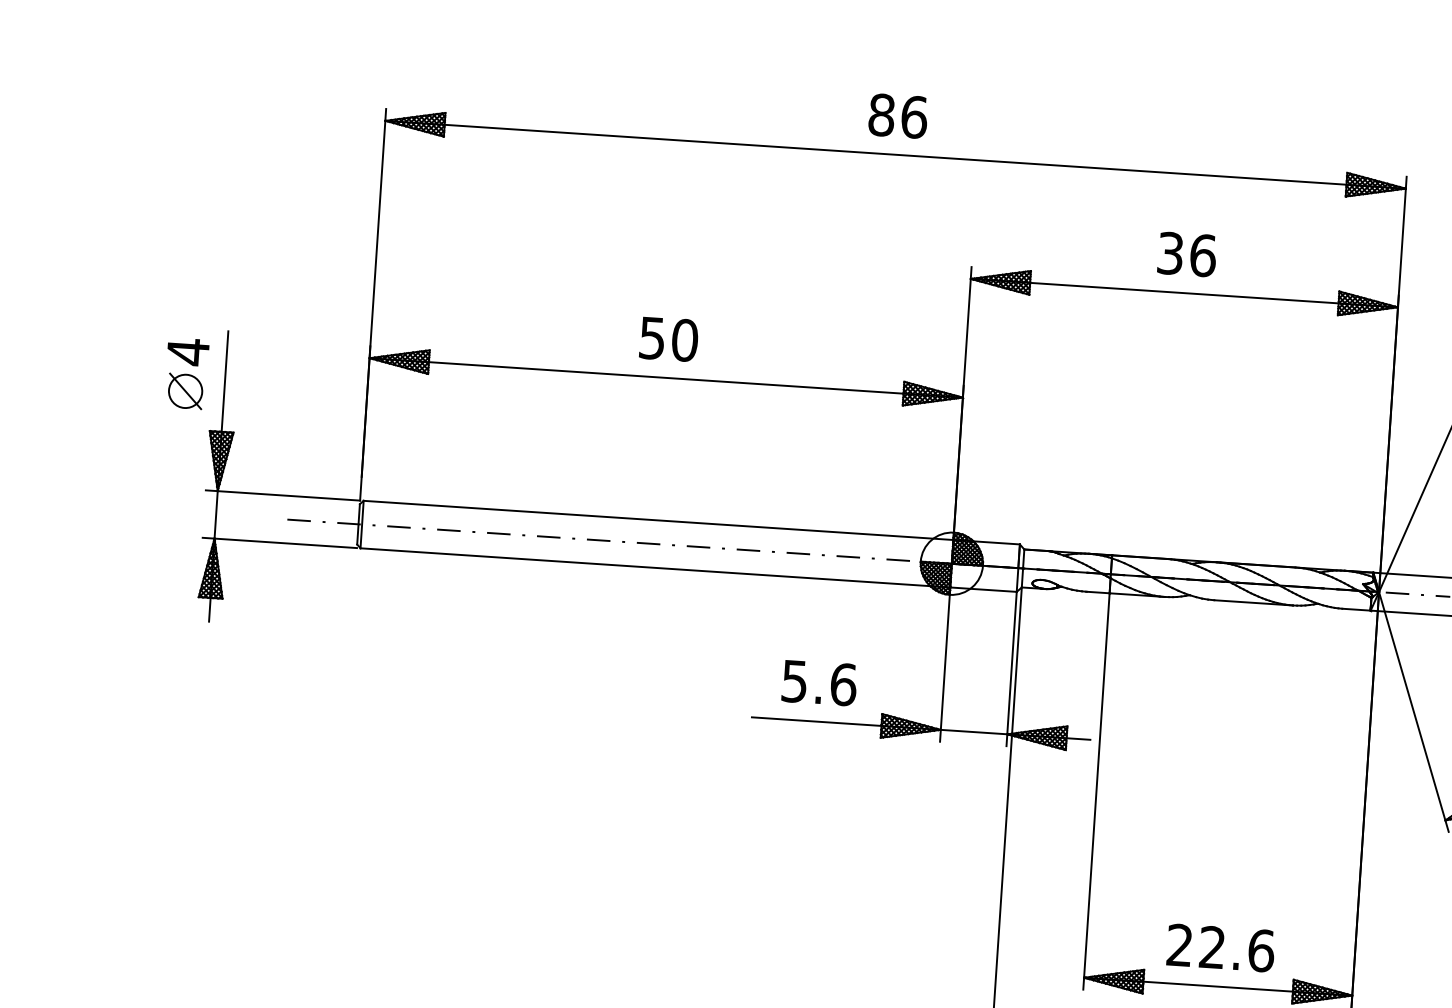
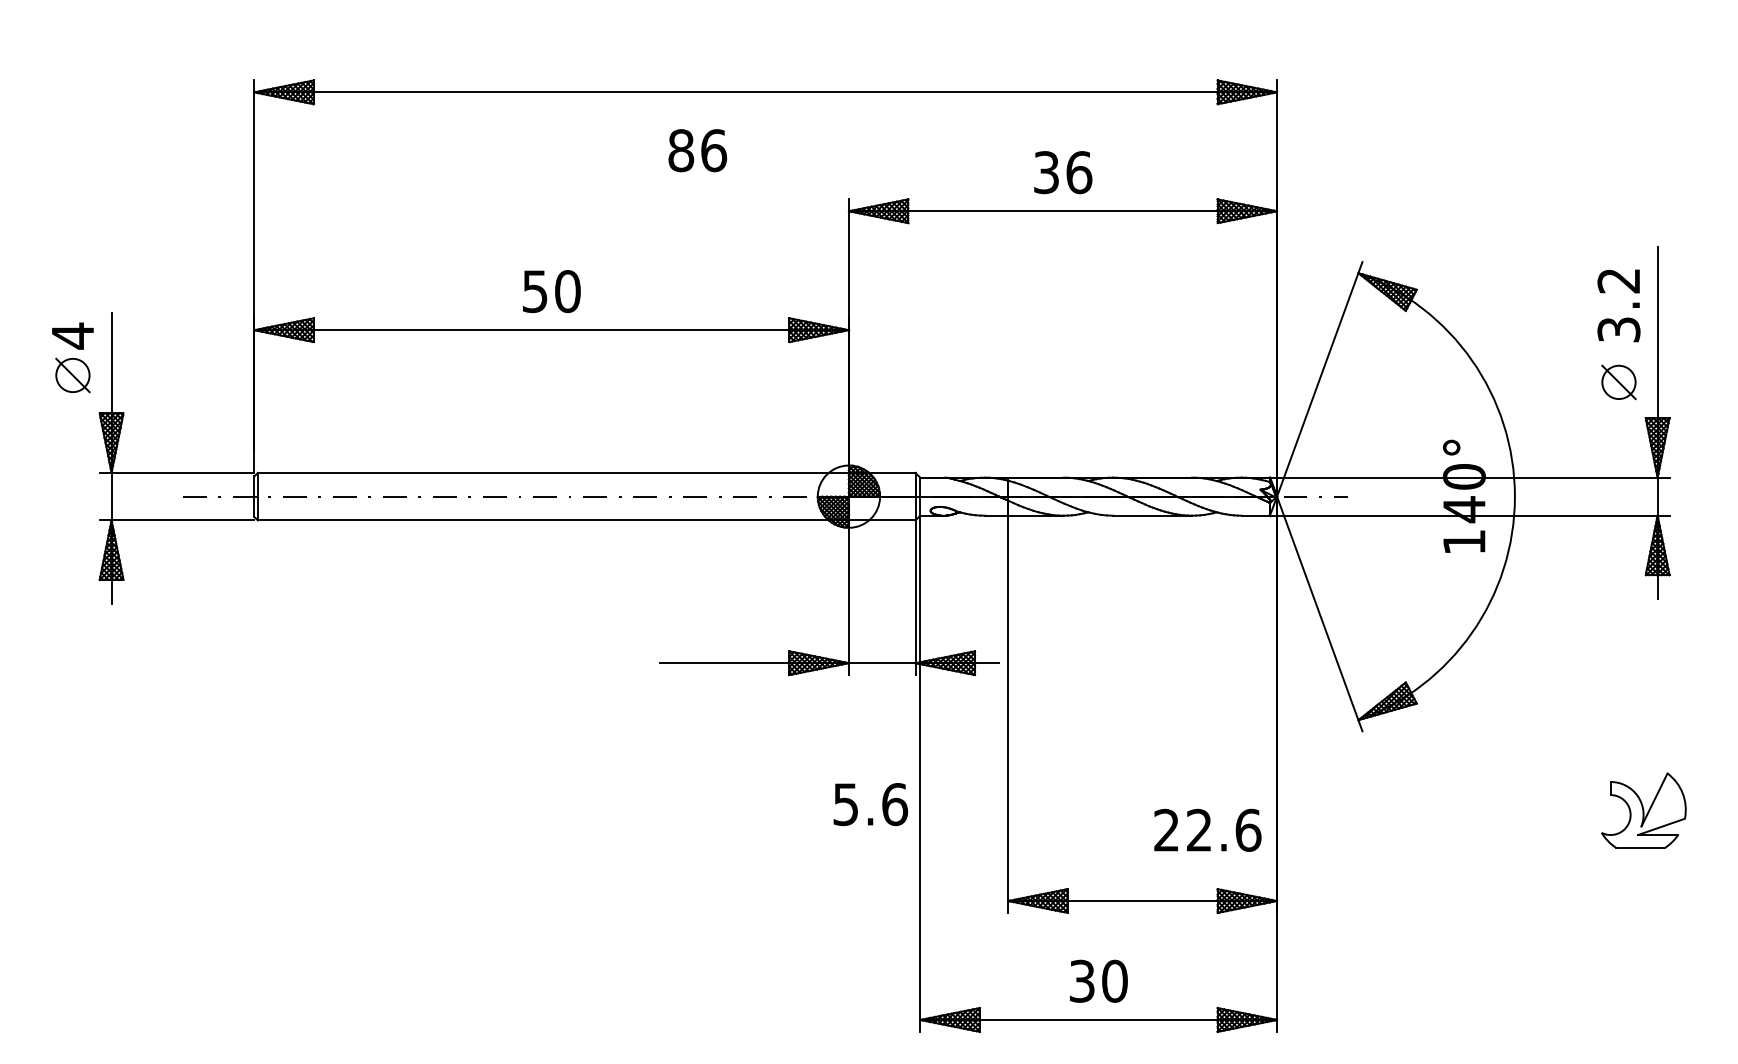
text: (897, 116) -> (697, 150), moved
text: (819, 683) -> (870, 804), moved
text: (1220, 947) -> (1207, 829), moved

